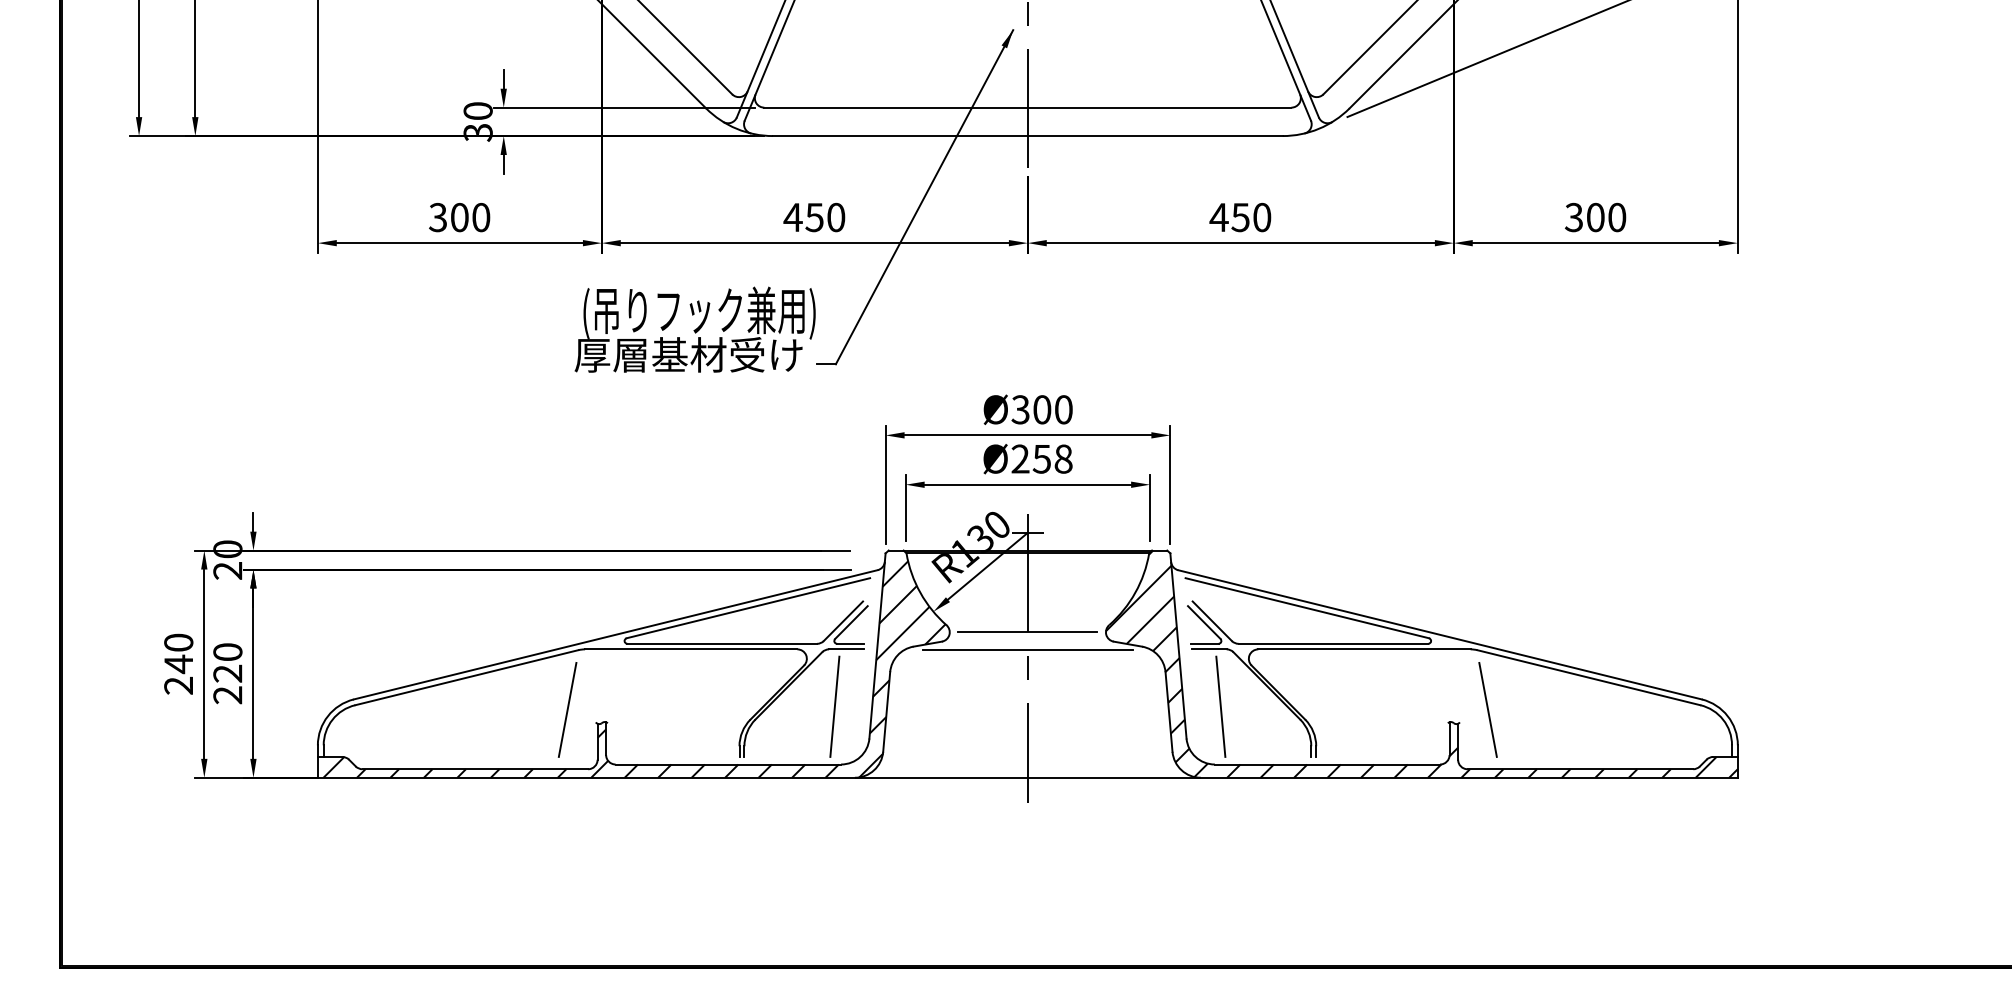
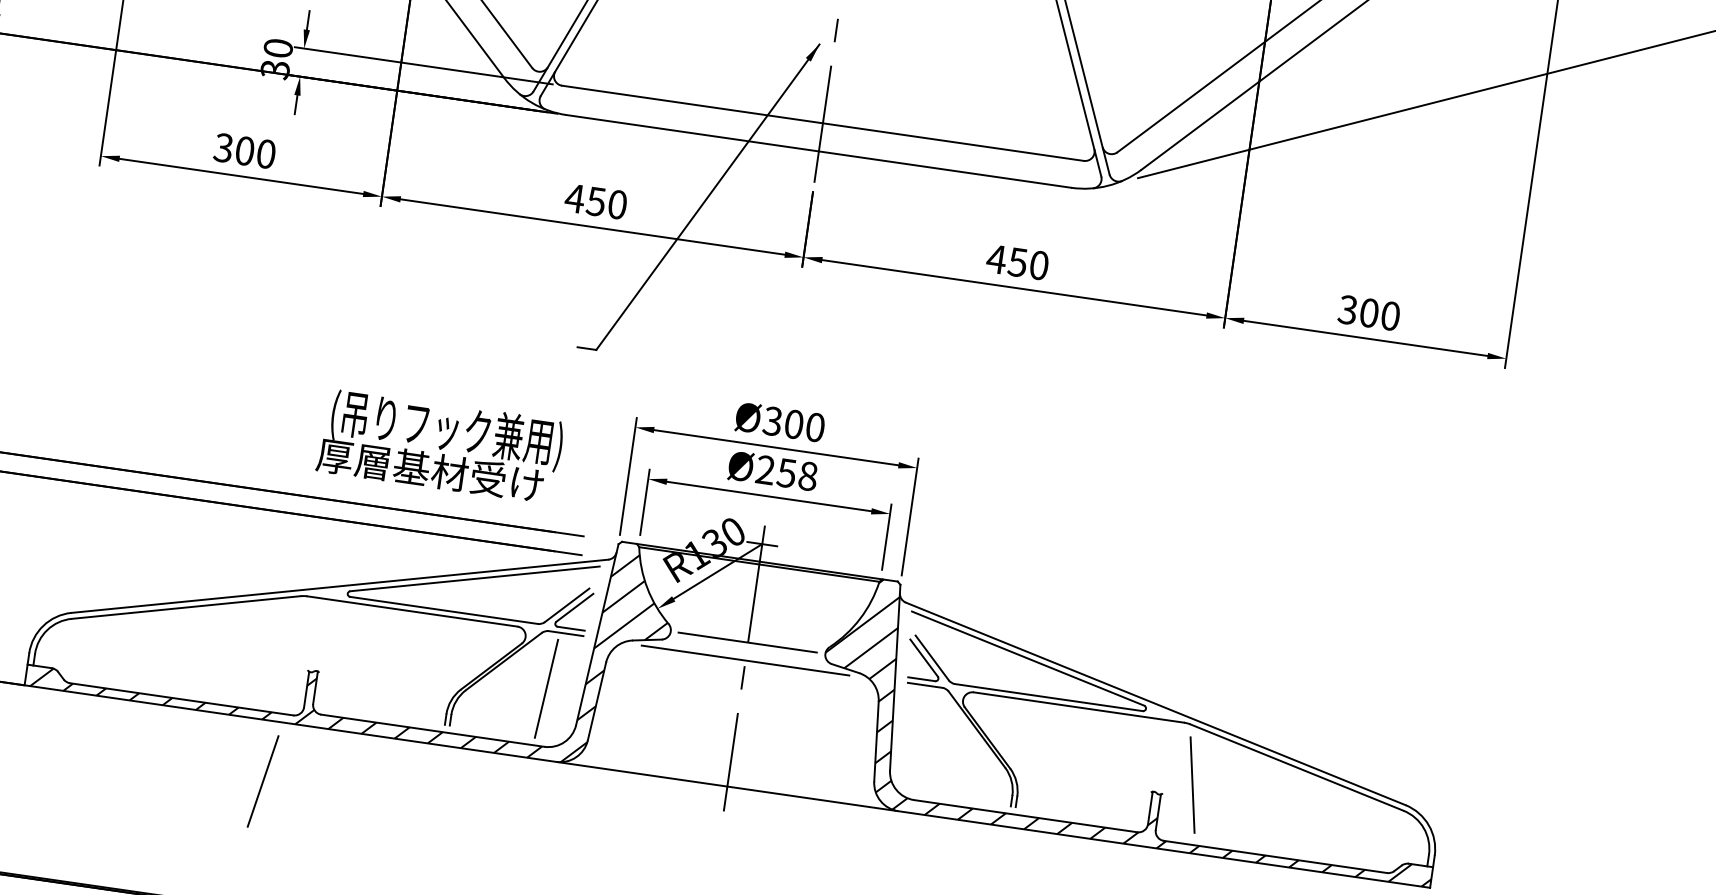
text: (694, 329) -> (439, 445), moved
line: (1220, 706) -> (928, 743), removed
line: (567, 709) -> (263, 781), moved

